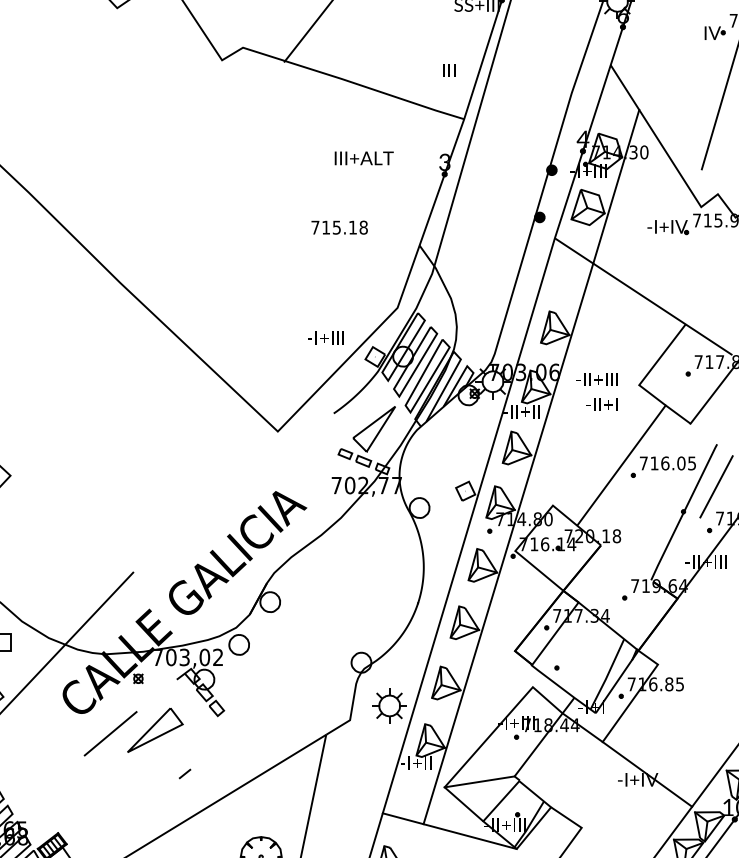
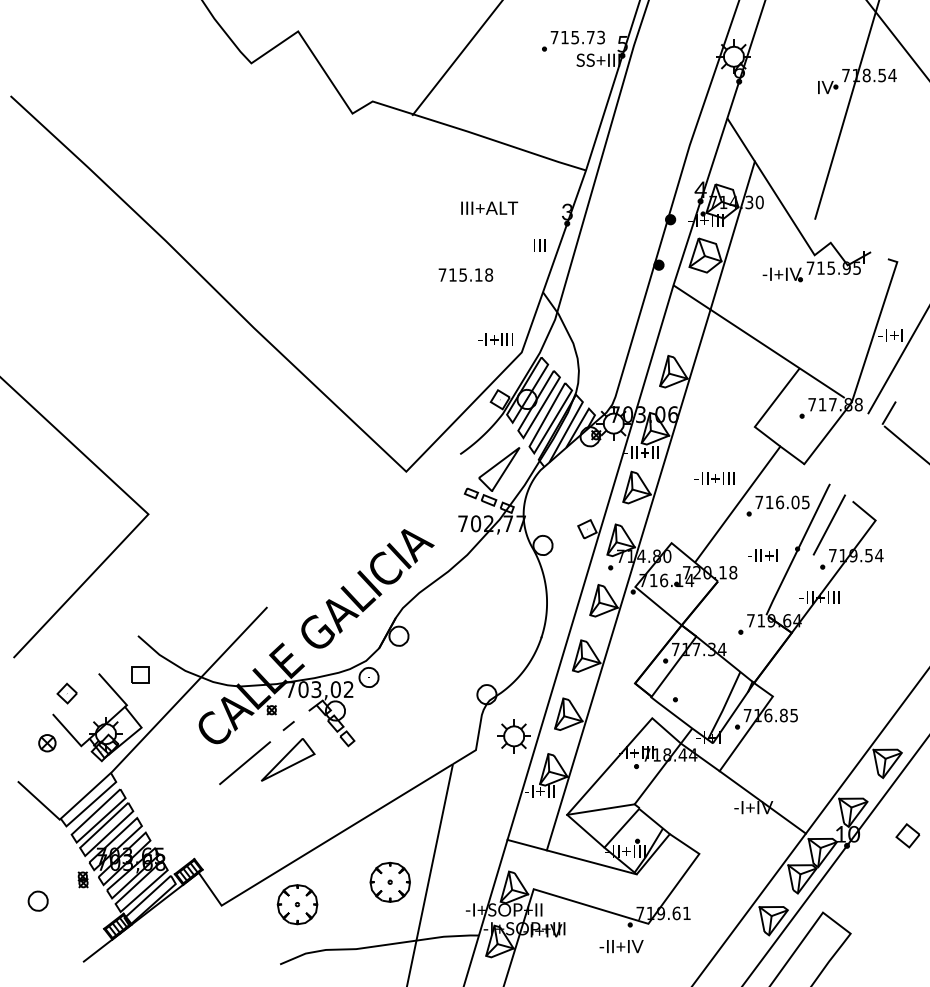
text: (449, 70) -> (539, 245), moved
text: (325, 338) -> (495, 339), moved
text: (597, 379) -> (714, 478), moved
text: (601, 404) -> (762, 555), moved
line: (184, 773) -> (288, 725), moved

